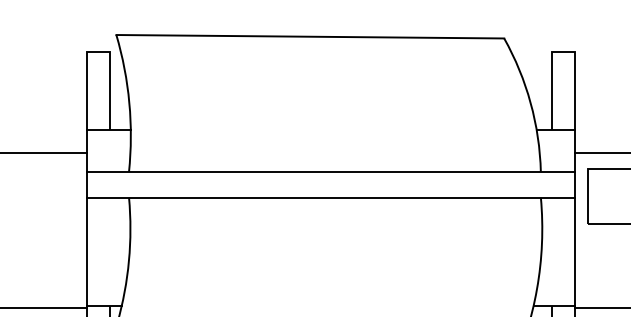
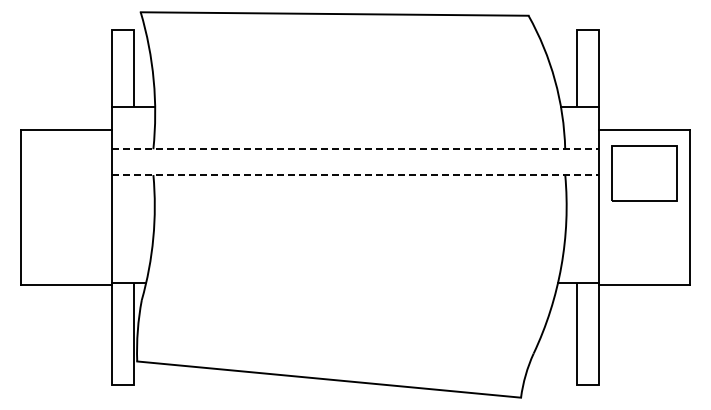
line: (331, 172) -> (355, 149), solid -> dashed
line: (331, 198) -> (355, 175), solid -> dashed

